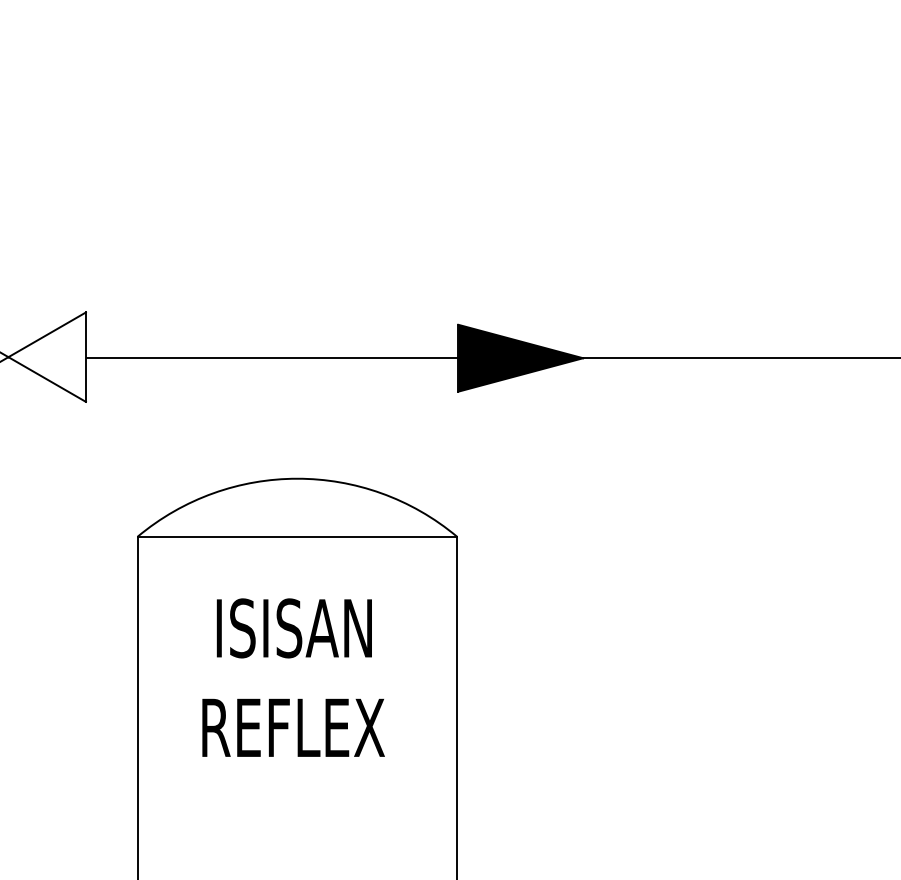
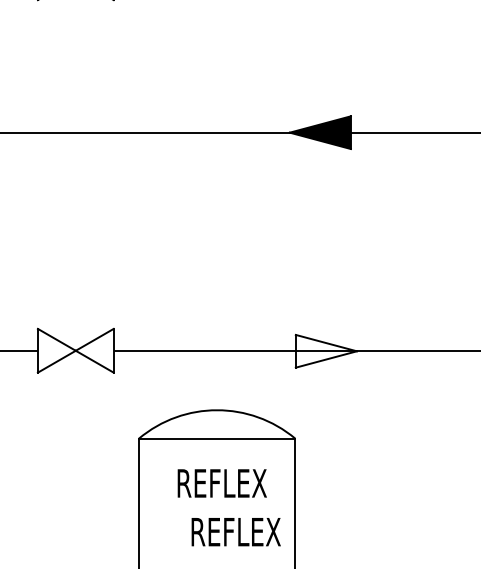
fill: (518, 356) -> (325, 350), removed
text: (310, 628) -> (223, 483), ISISAN -> REFLEX
text: (292, 728) -> (235, 532), moved

